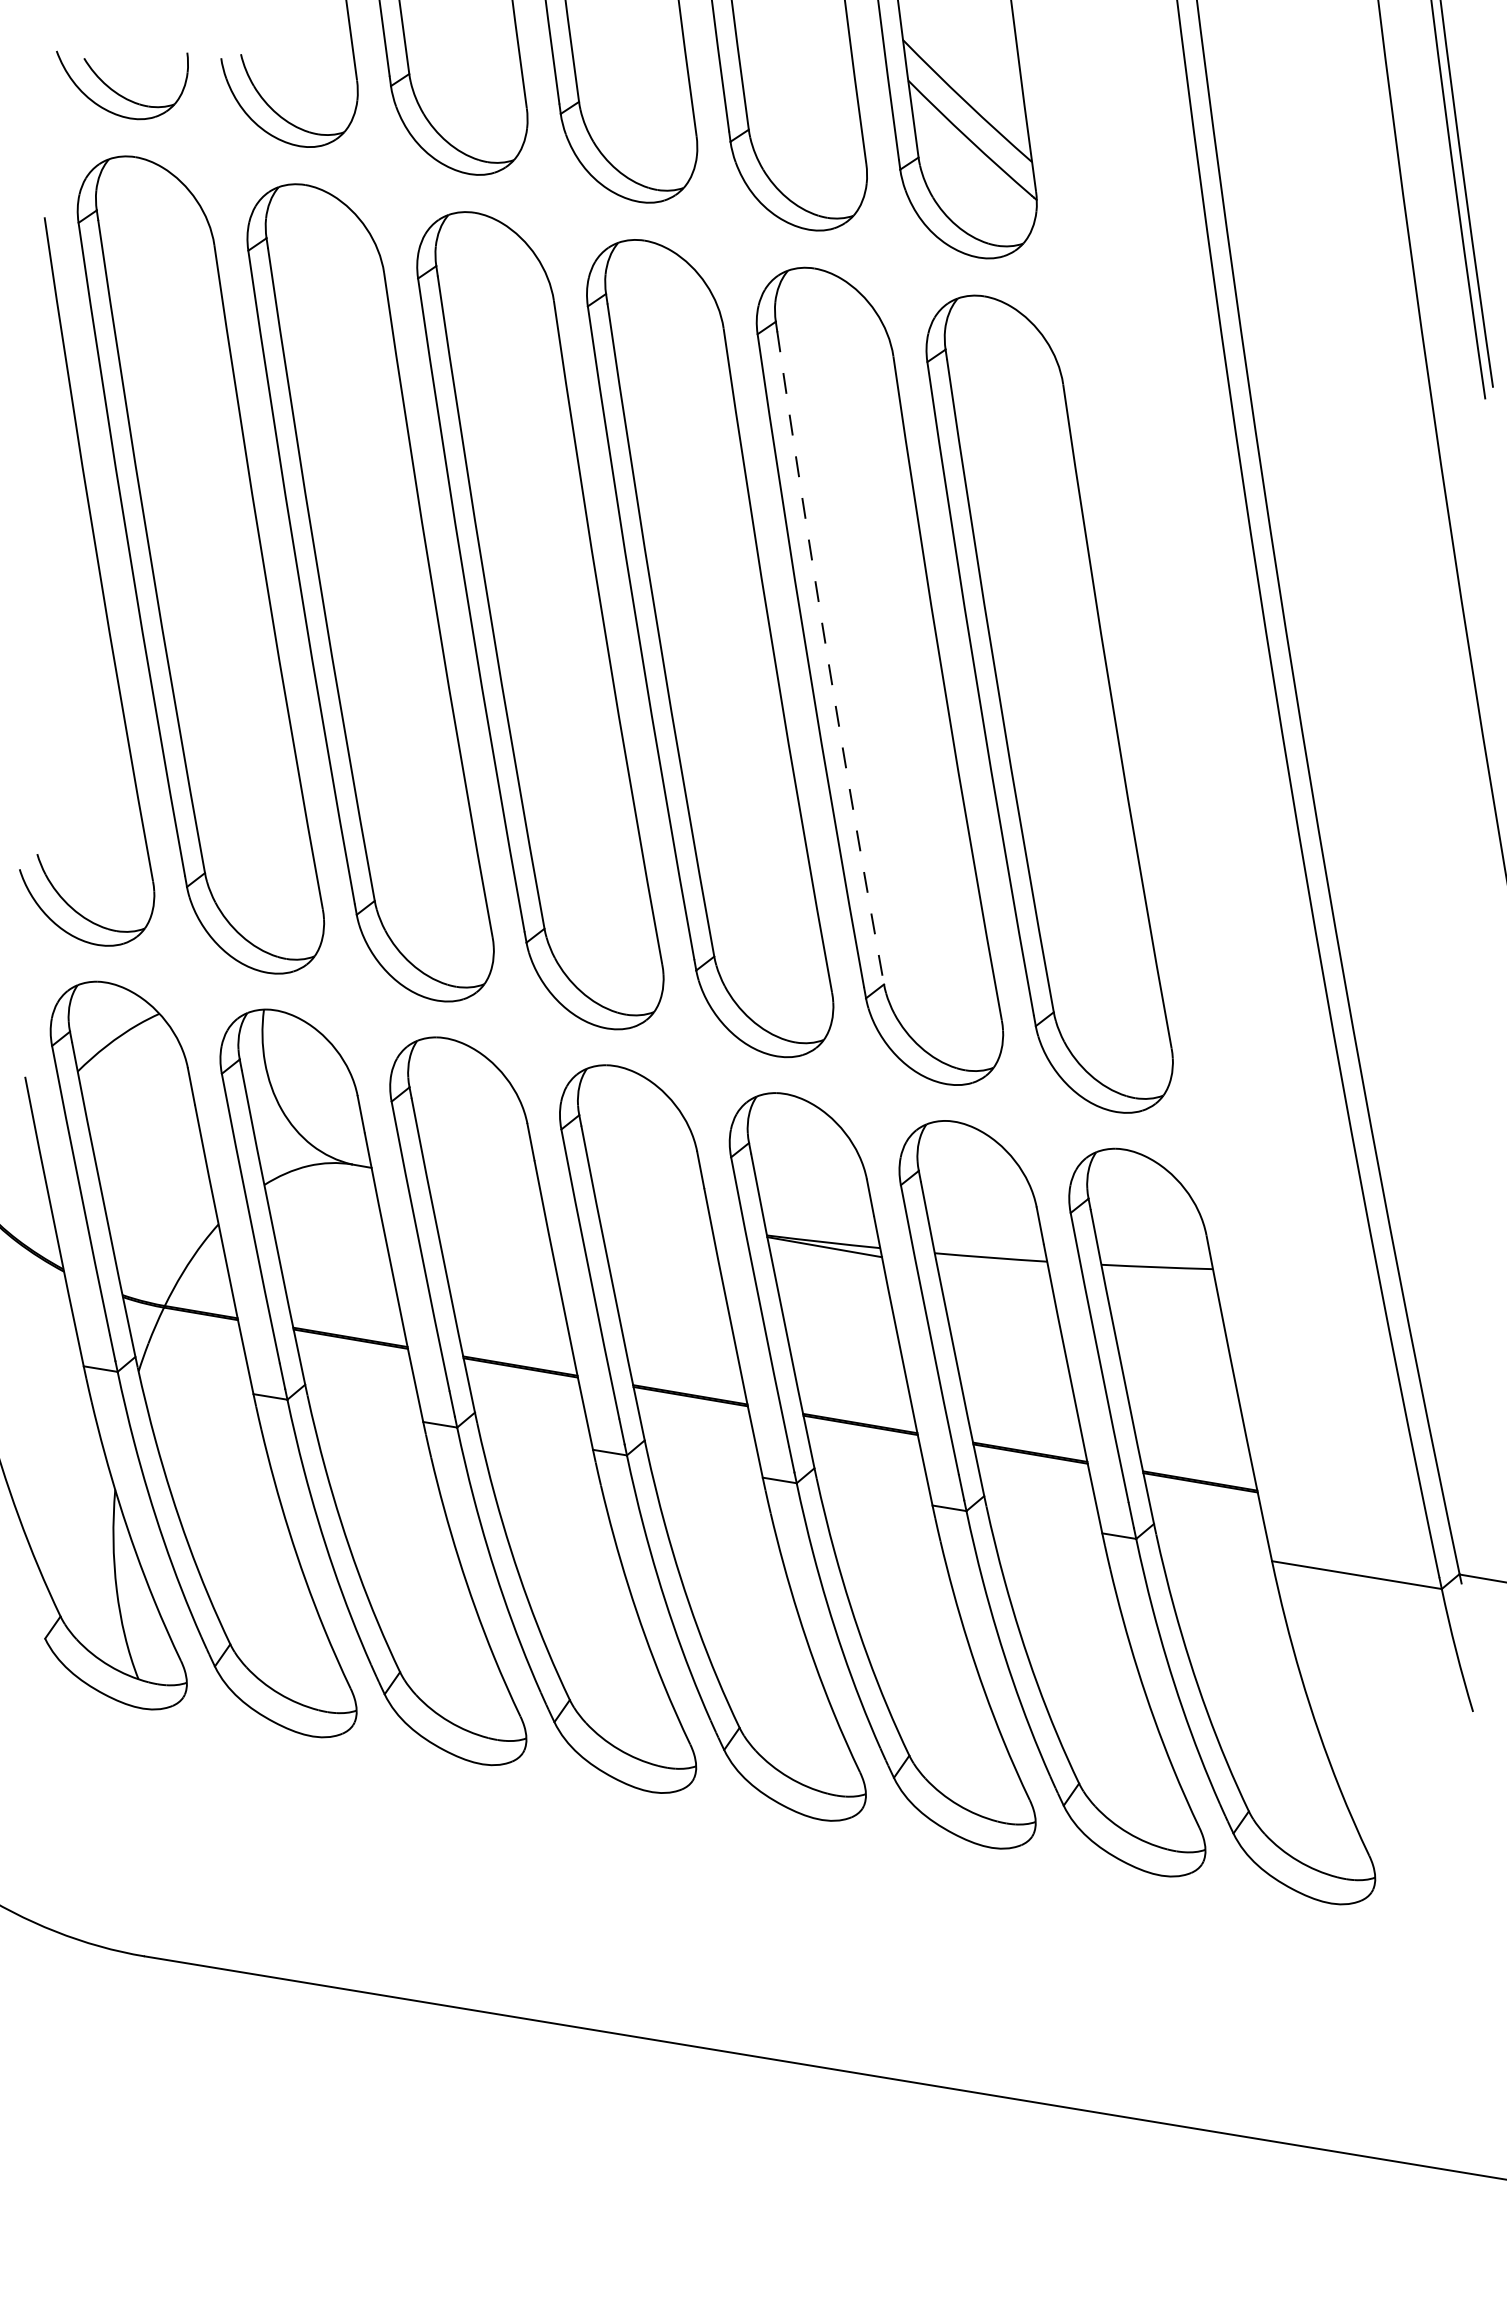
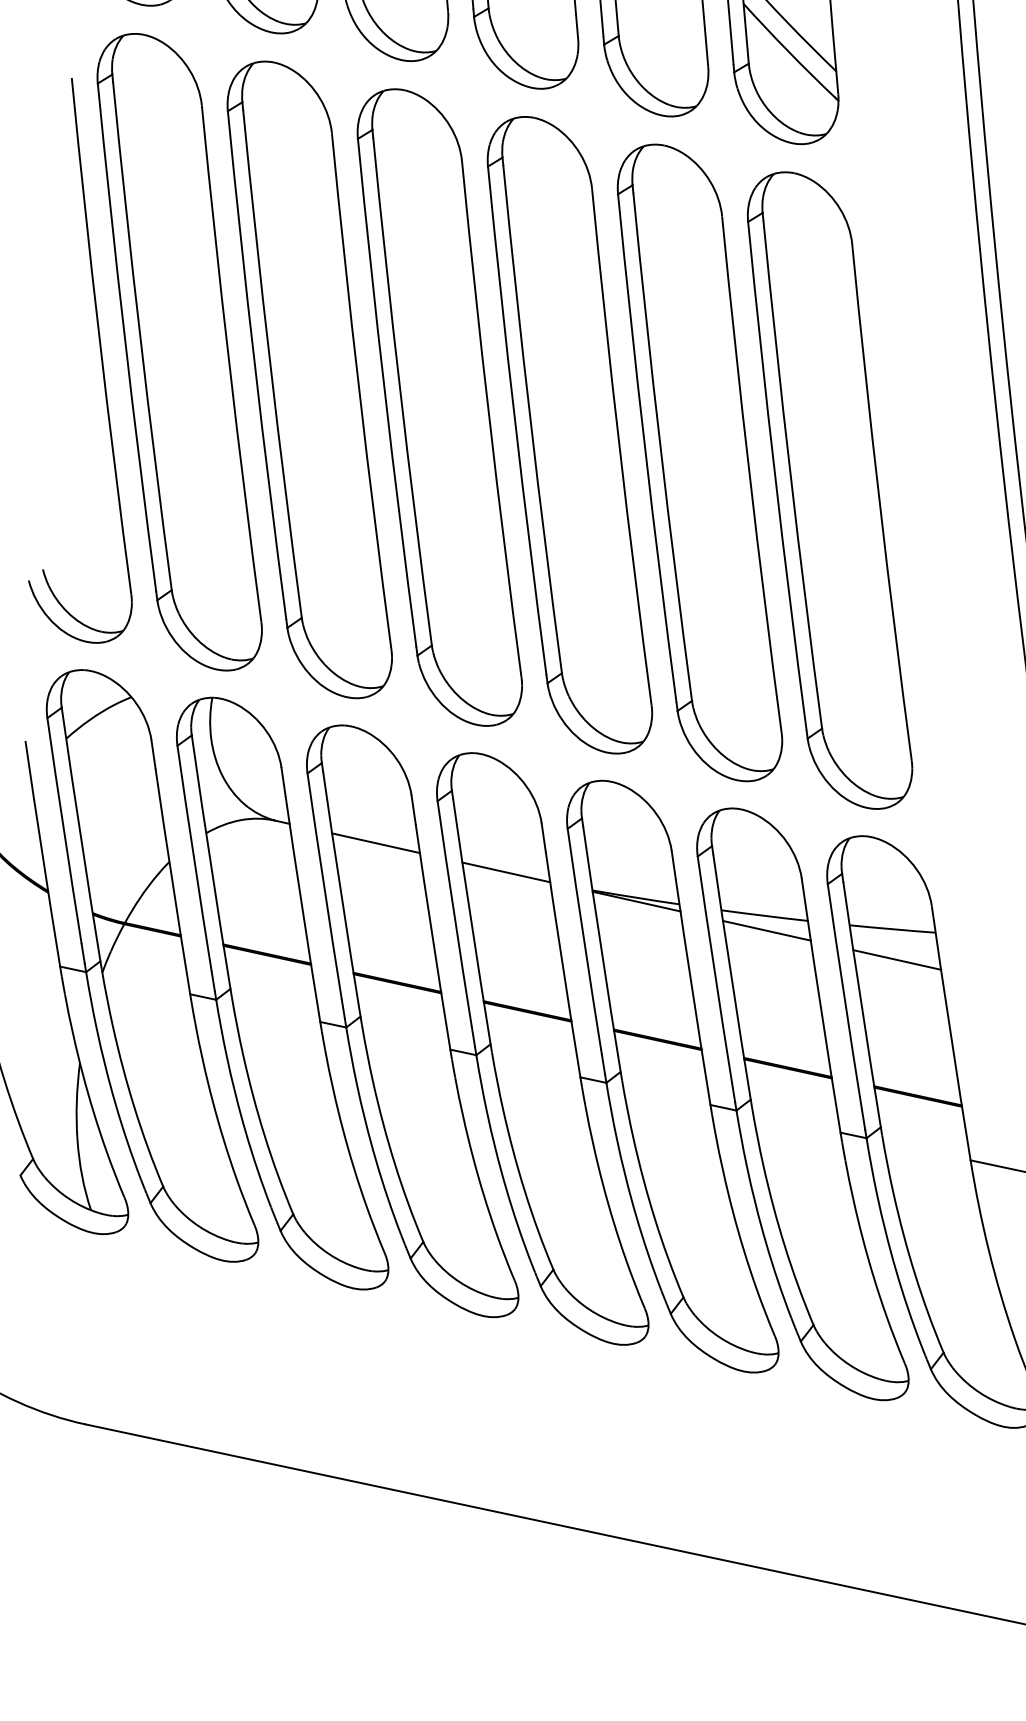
arc: (827, 658) -> (660, 447), dashed -> solid
line: (484, 1187) -> (376, 843), added
line: (654, 1217) -> (506, 872), added
line: (994, 1276) -> (766, 930), added
line: (1164, 1306) -> (896, 959), added

